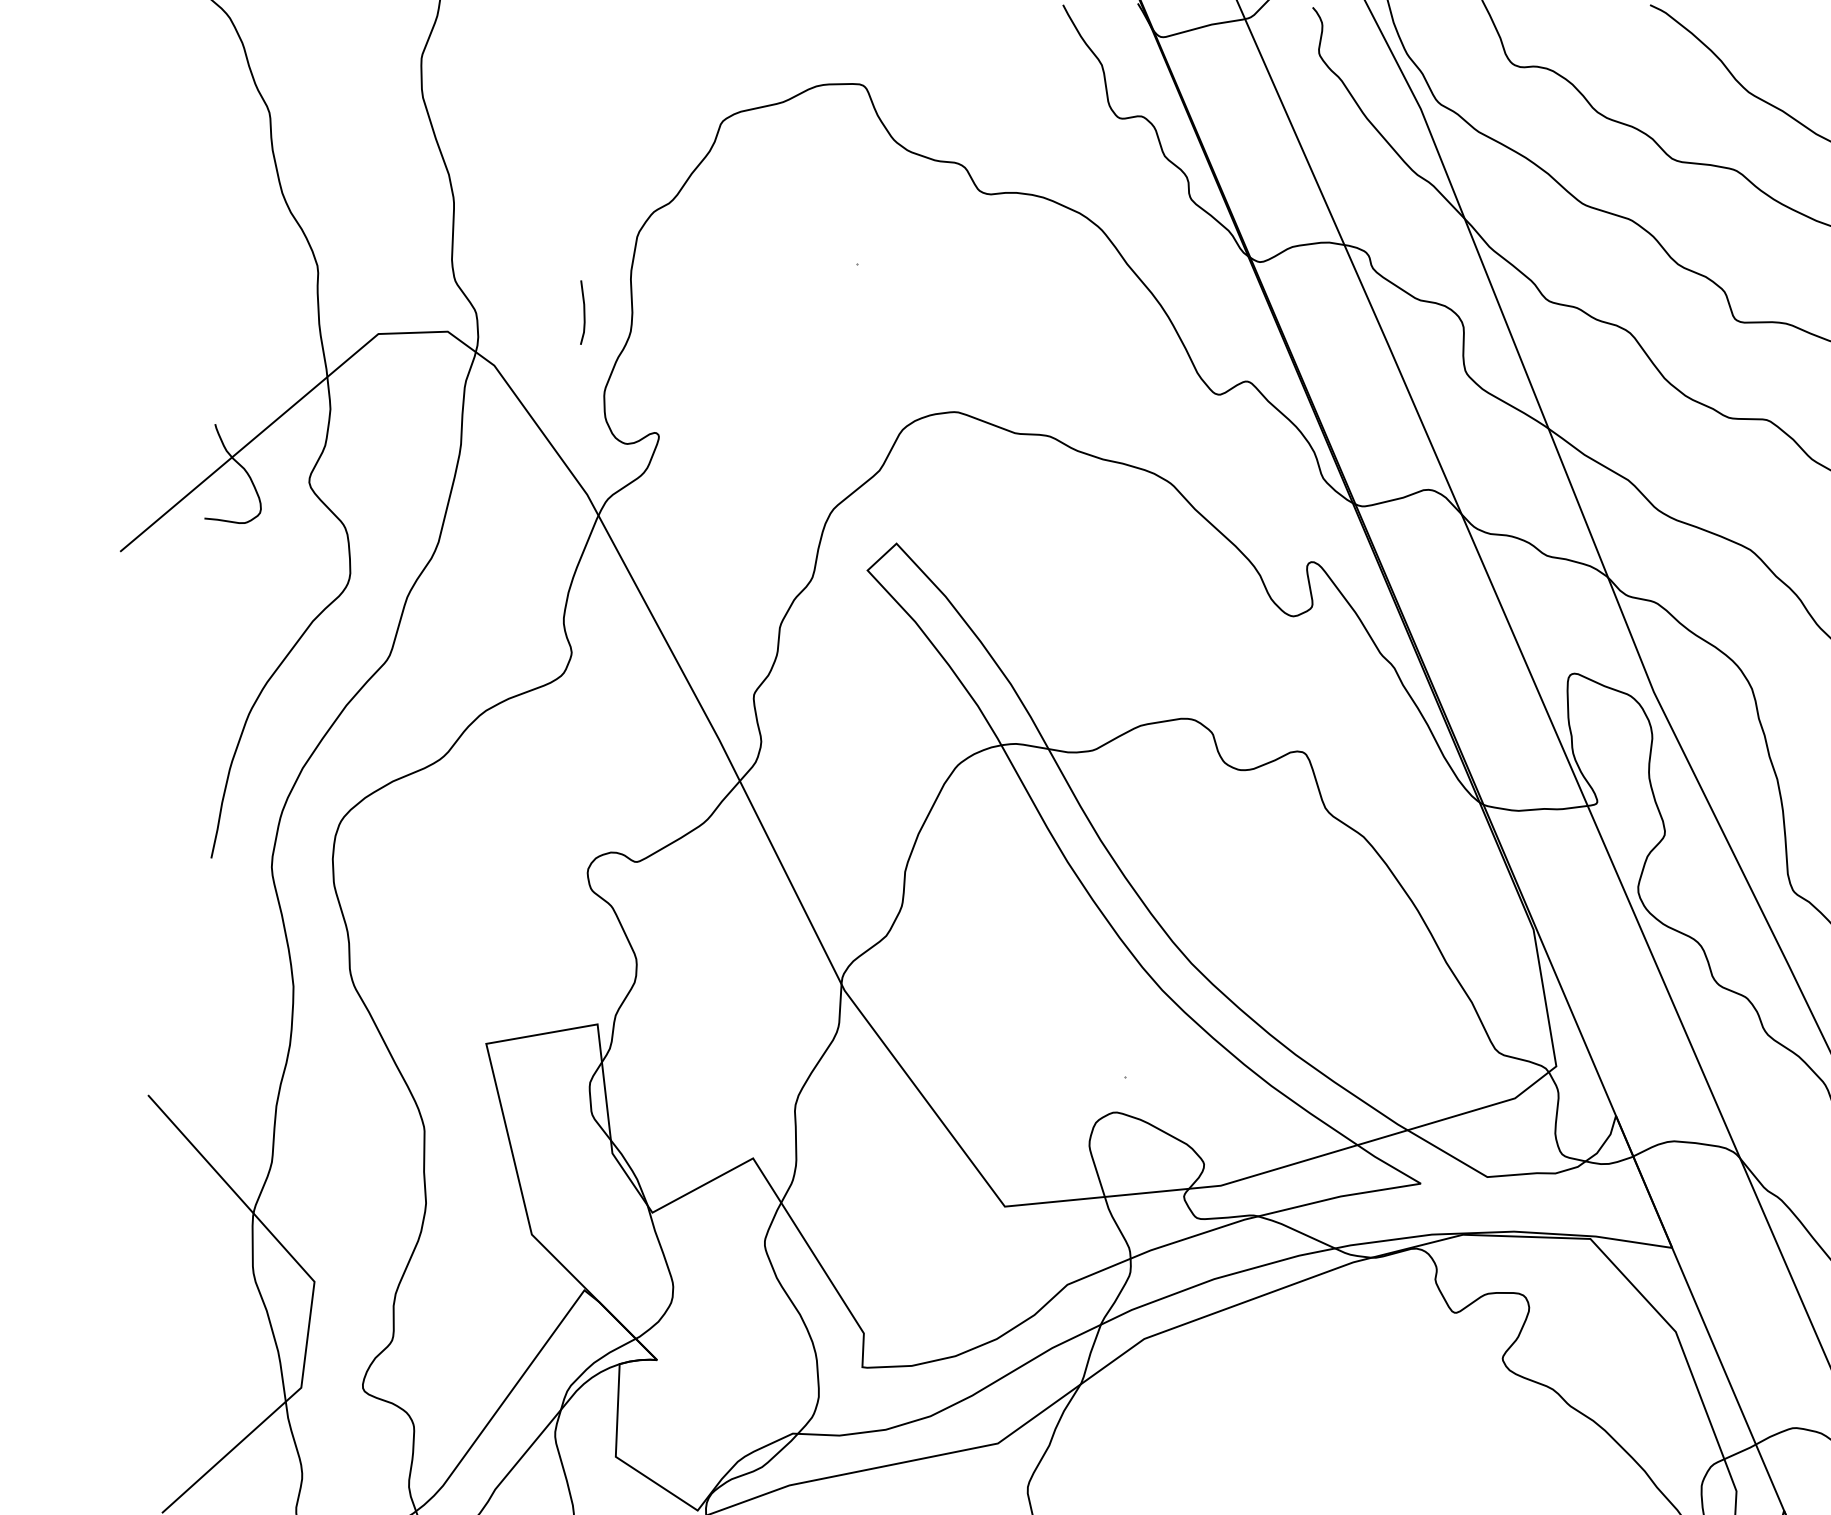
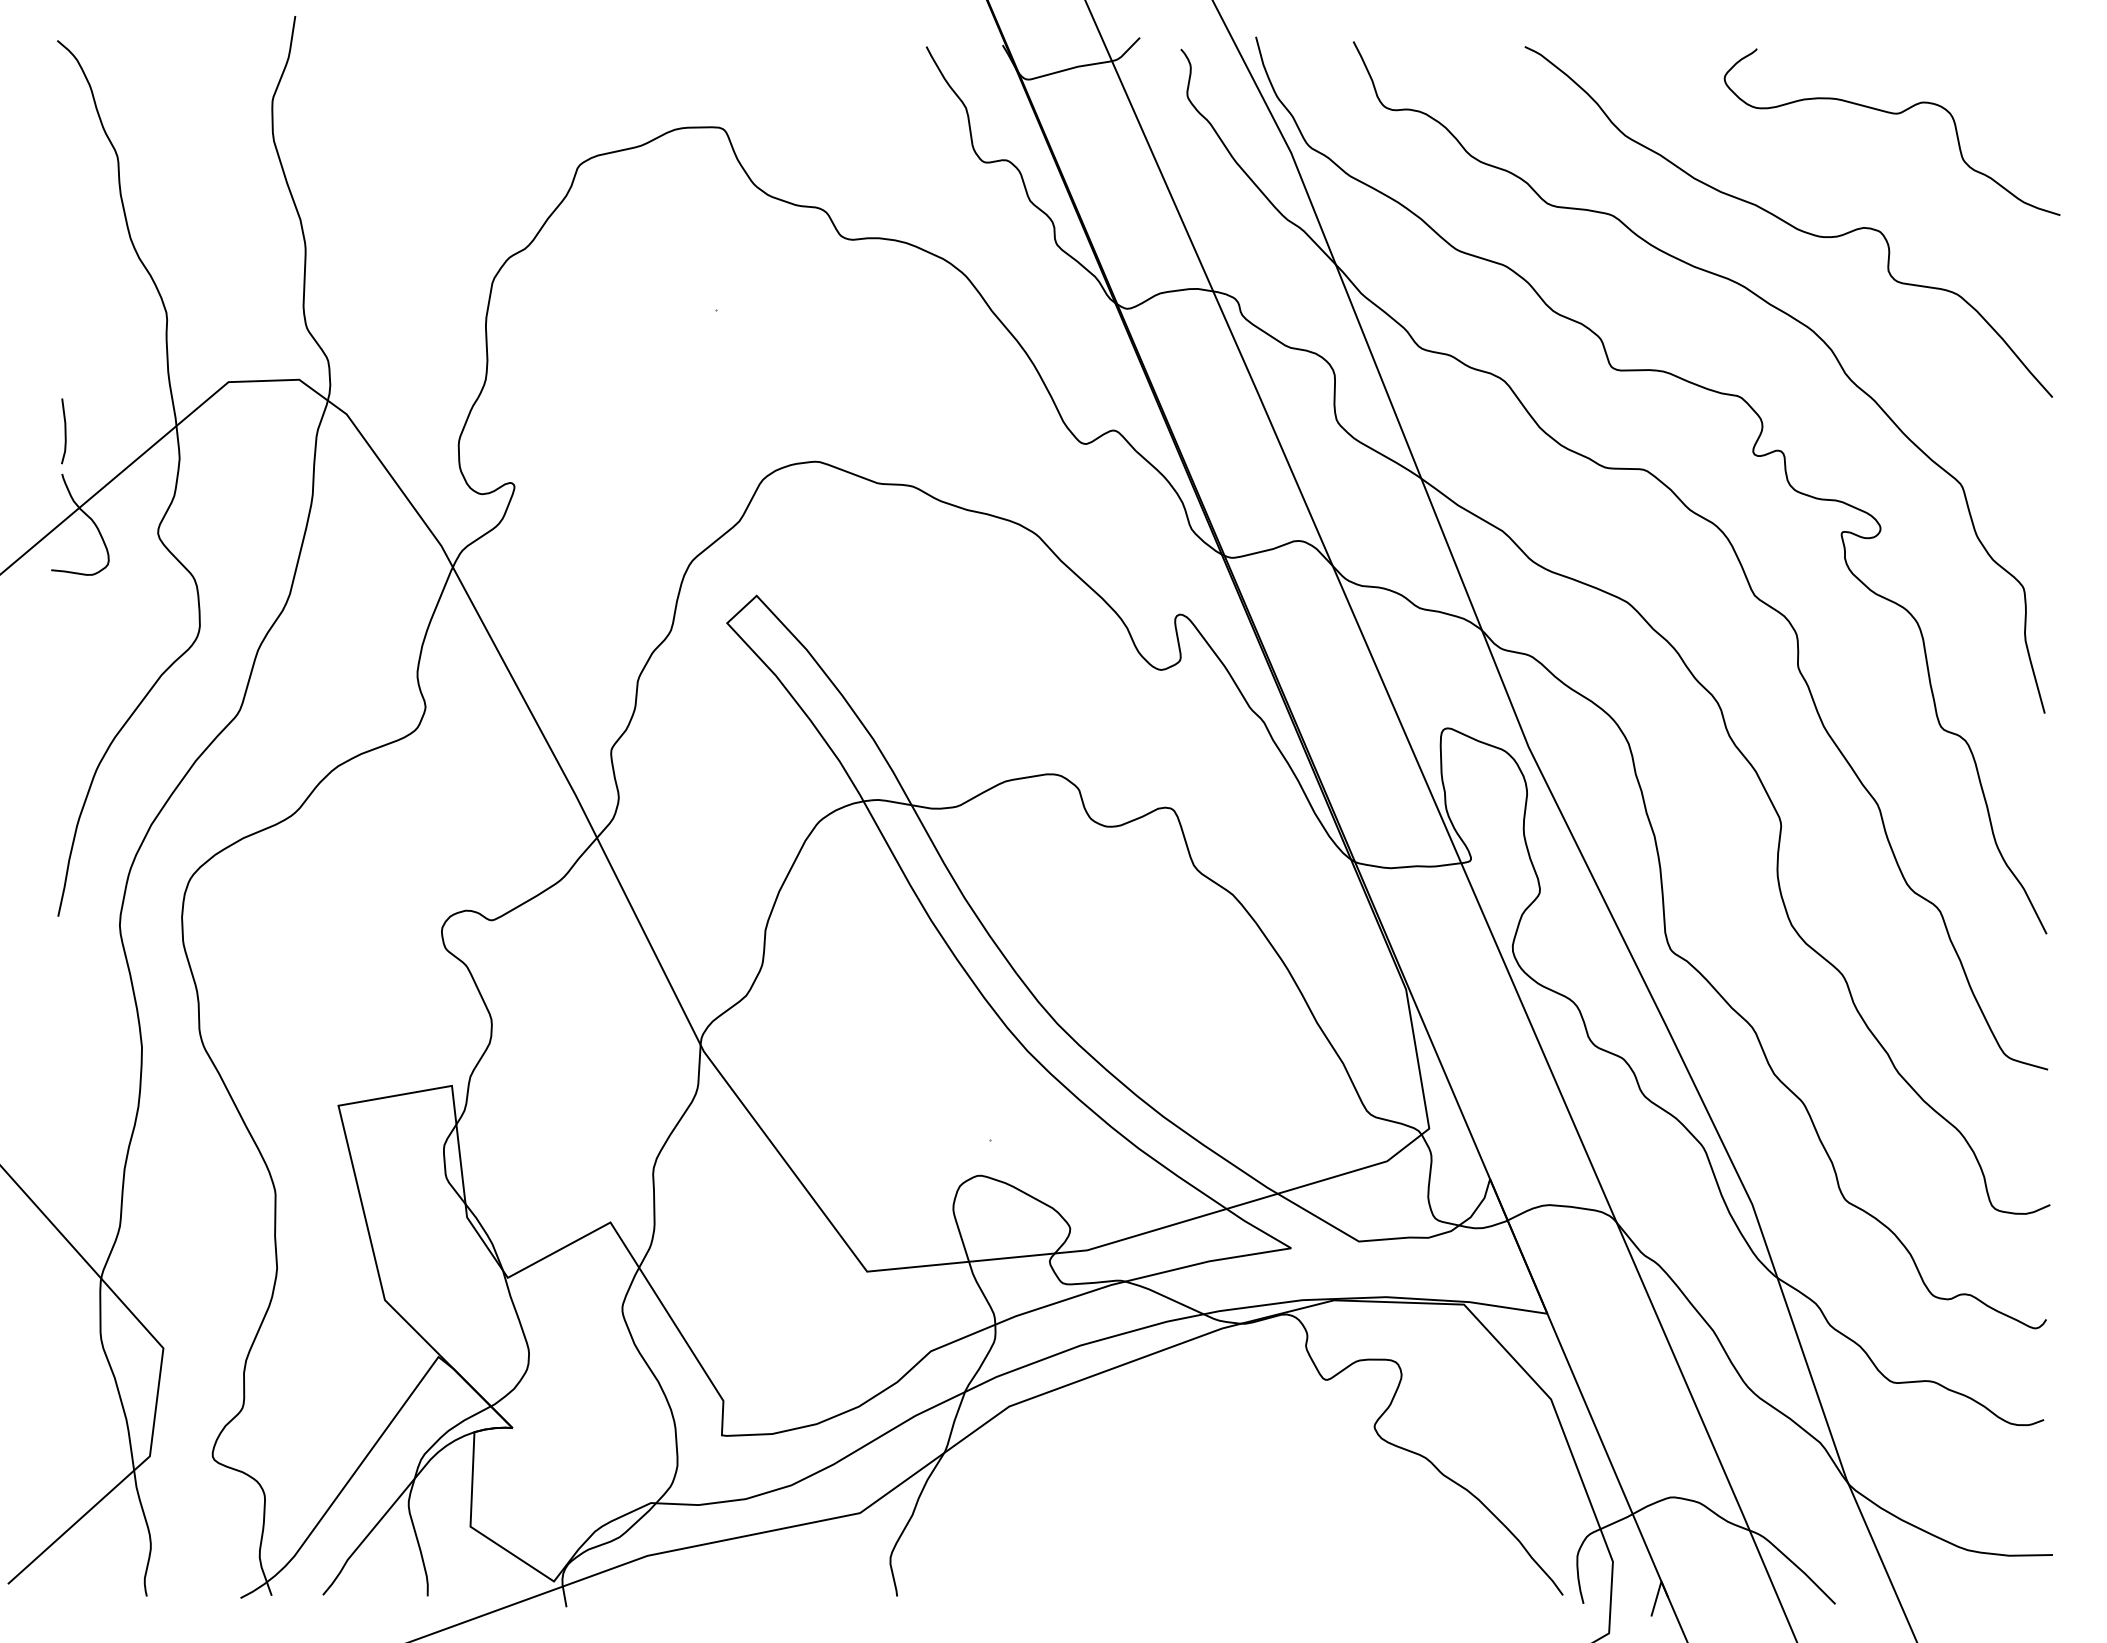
line: (583, 312) -> (64, 431), moved

